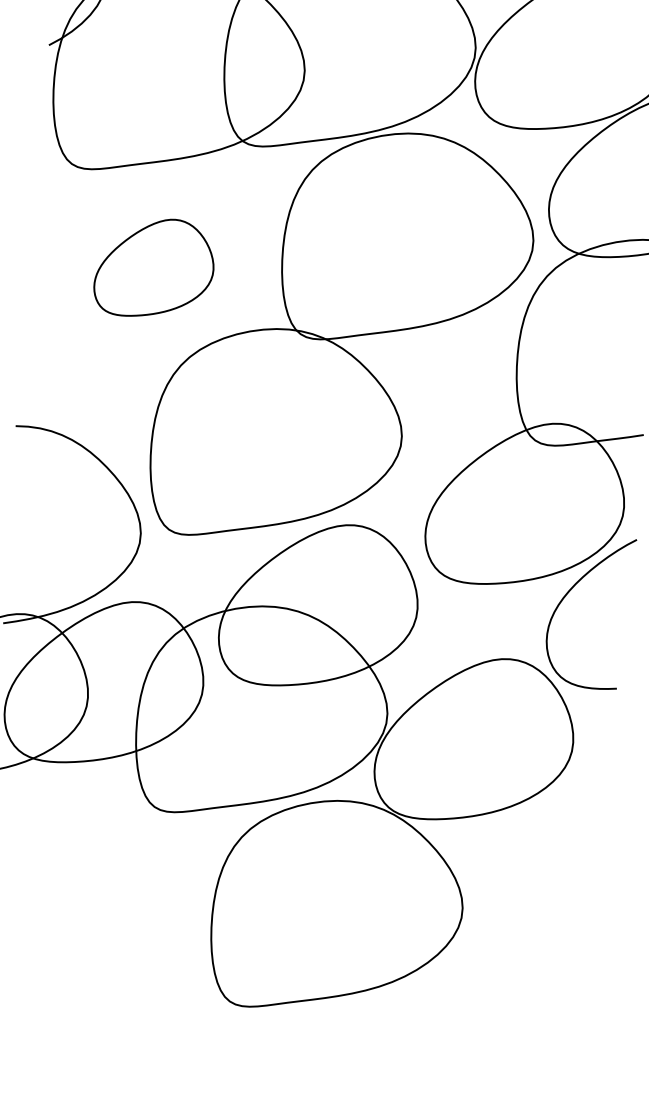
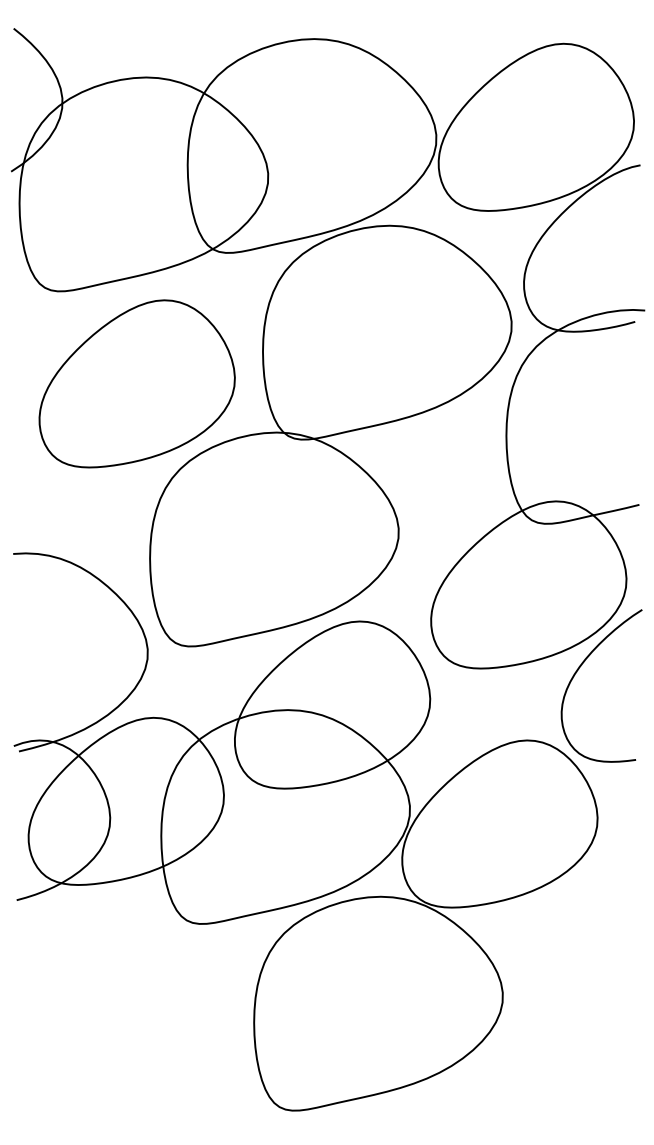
part: (154, 267) -> (136, 383), size x1.67

